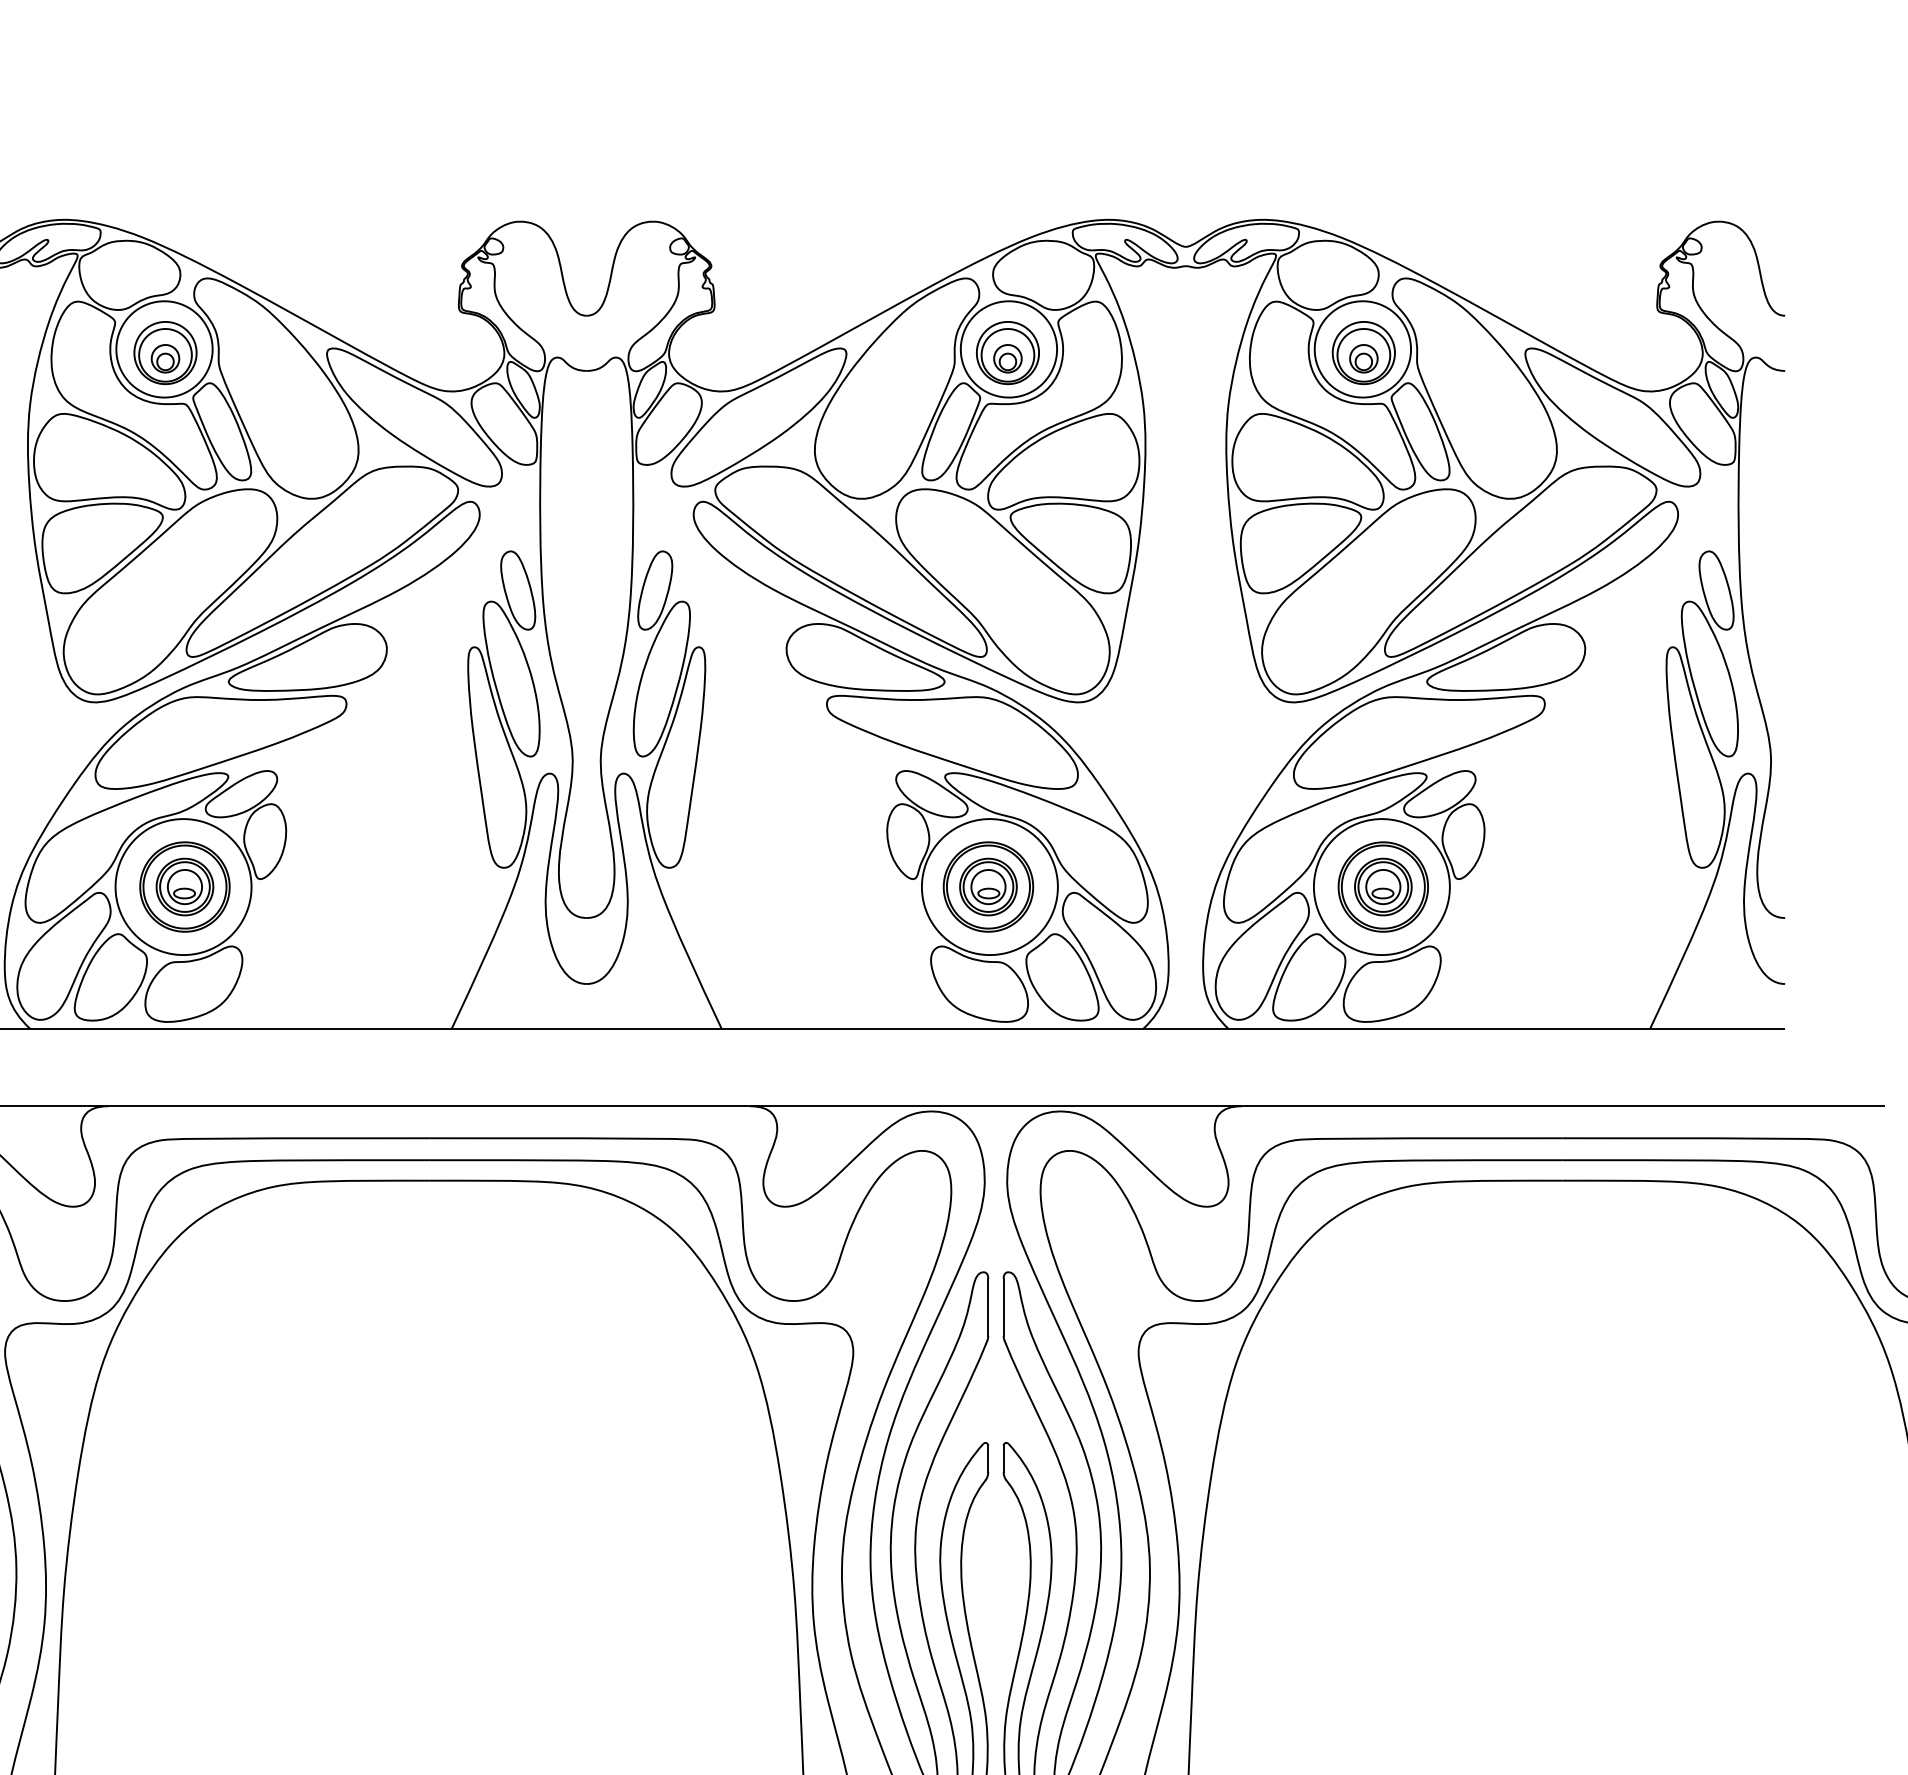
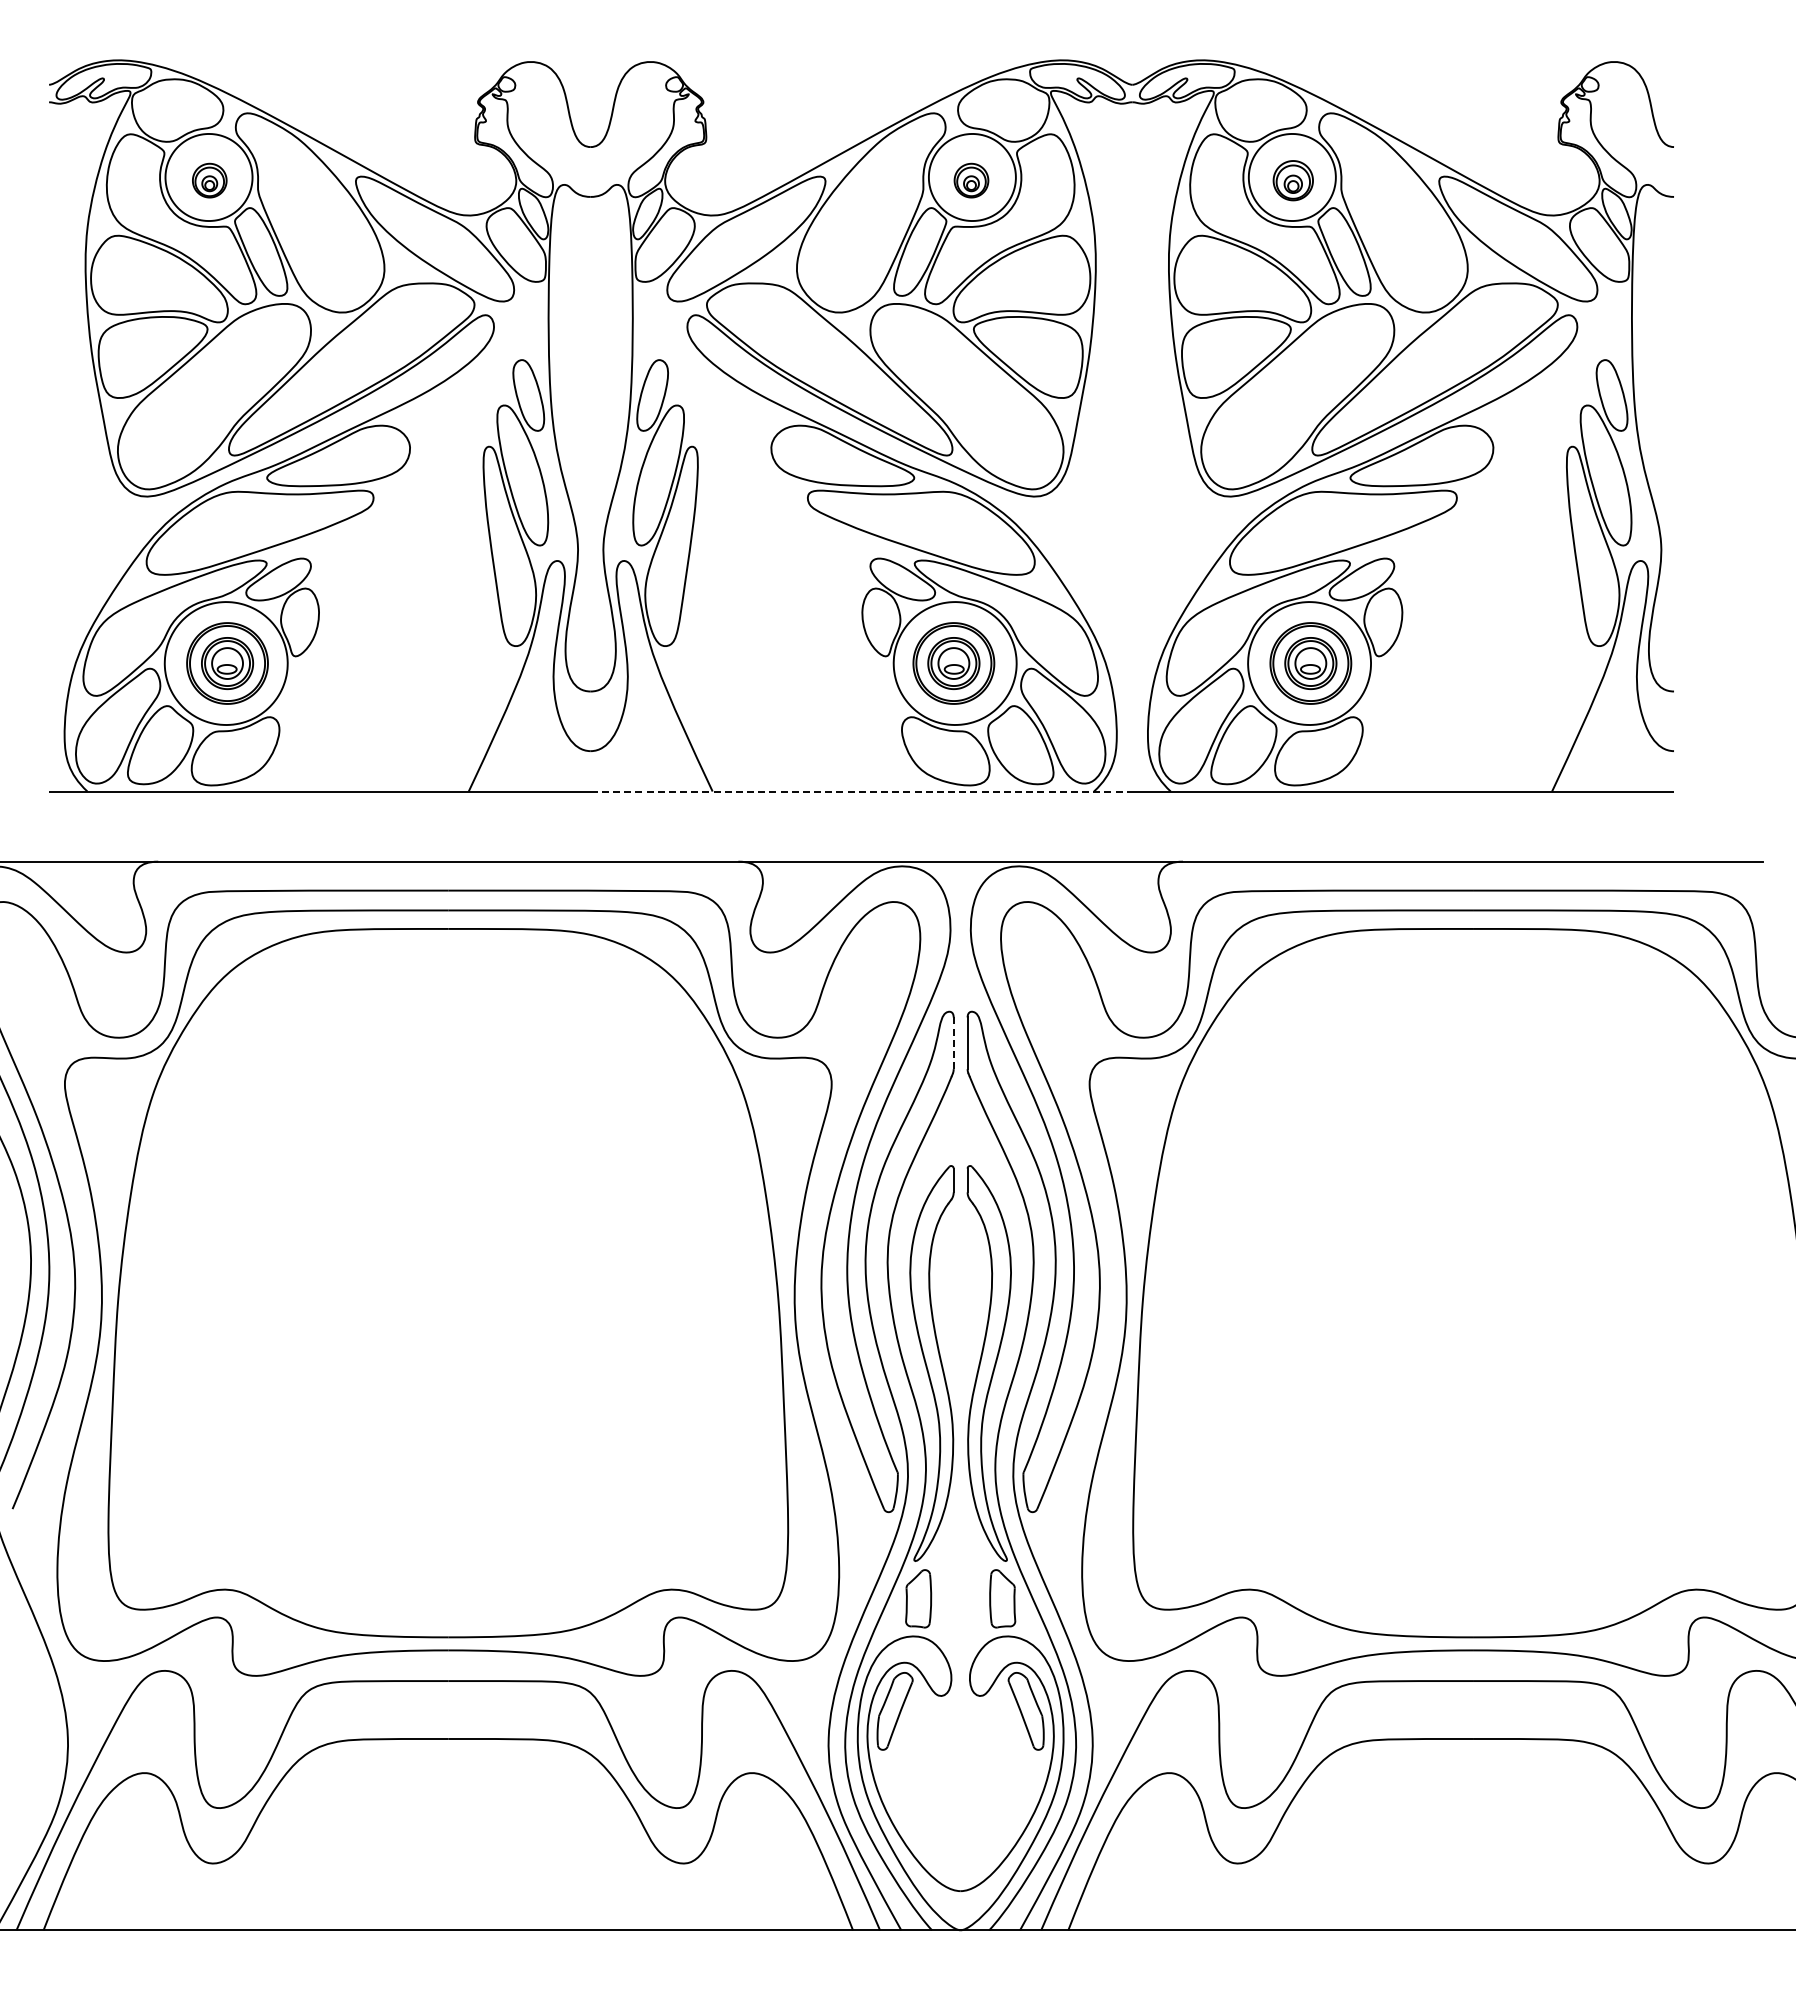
part: (165, 352) -> (209, 180), size x0.6
part: (1007, 352) -> (971, 180), size x0.6
part: (1364, 352) -> (1293, 180), size x0.7
line: (886, 1028) -> (861, 791), solid -> dashed
line: (988, 1307) -> (953, 1043), solid -> dashed

